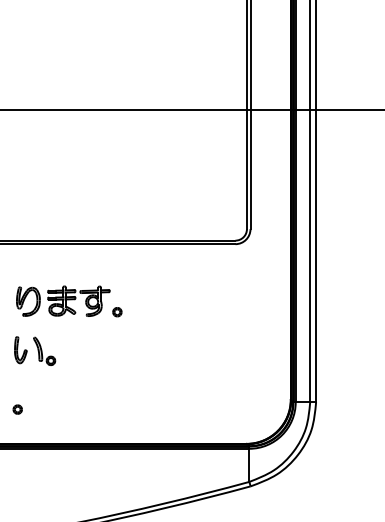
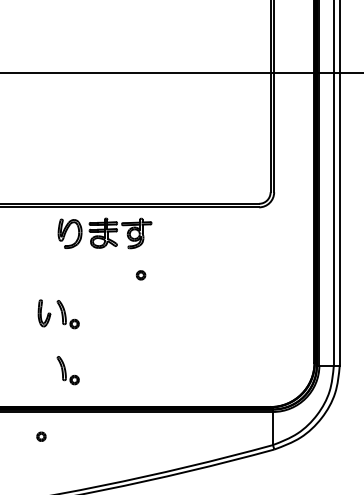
part: (63, 300) -> (105, 232), moved
part: (44, 406) -> (68, 369), added
part: (17, 409) -> (41, 436), moved

